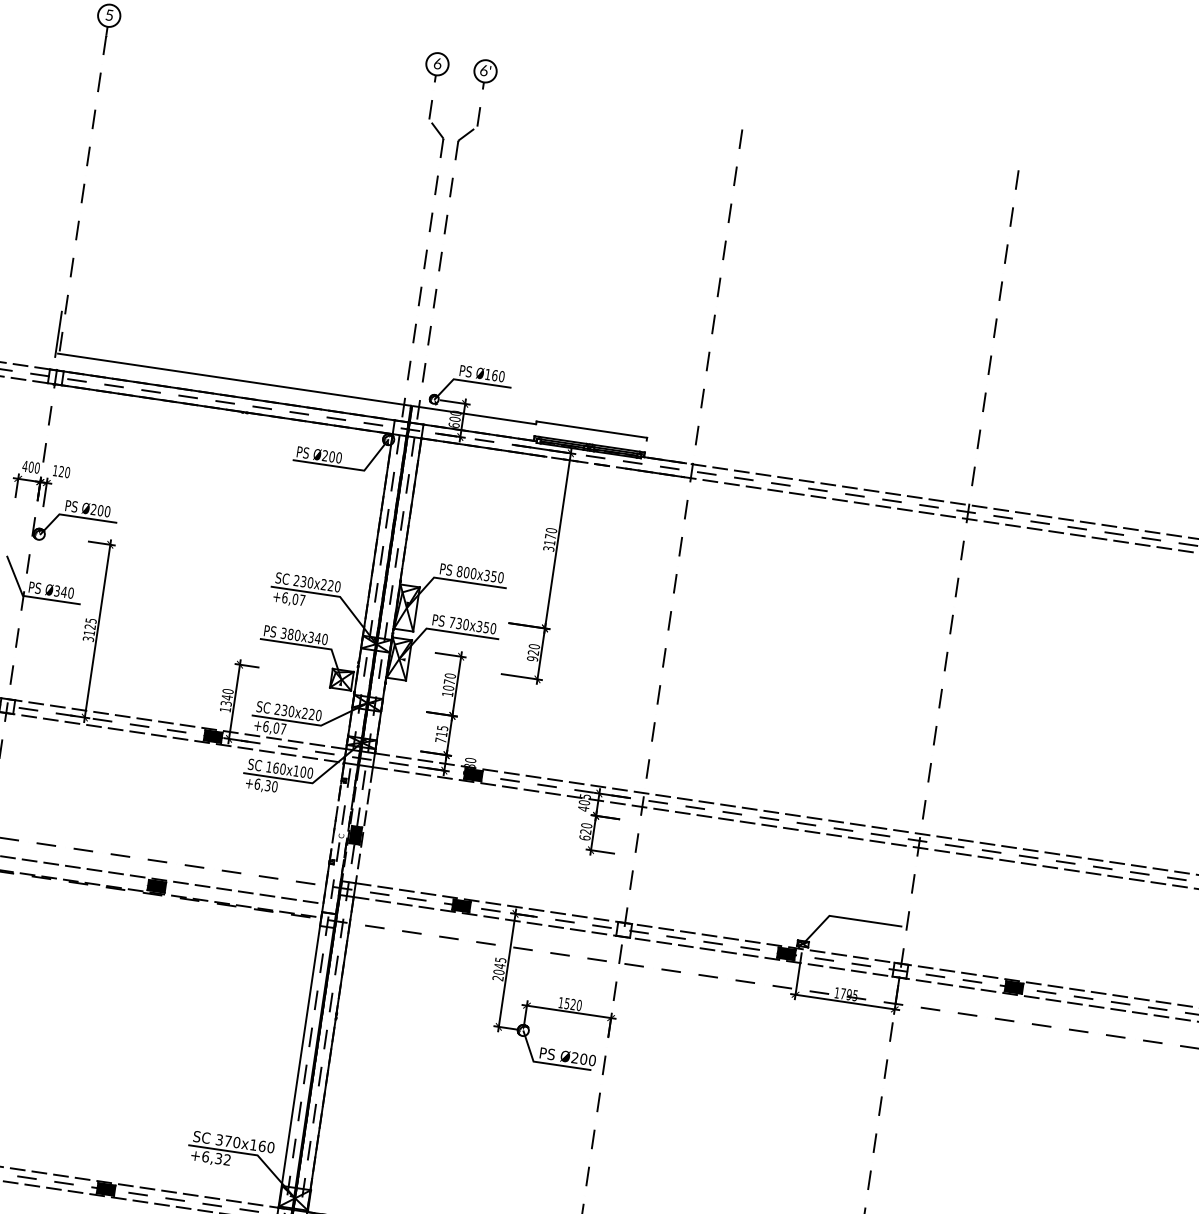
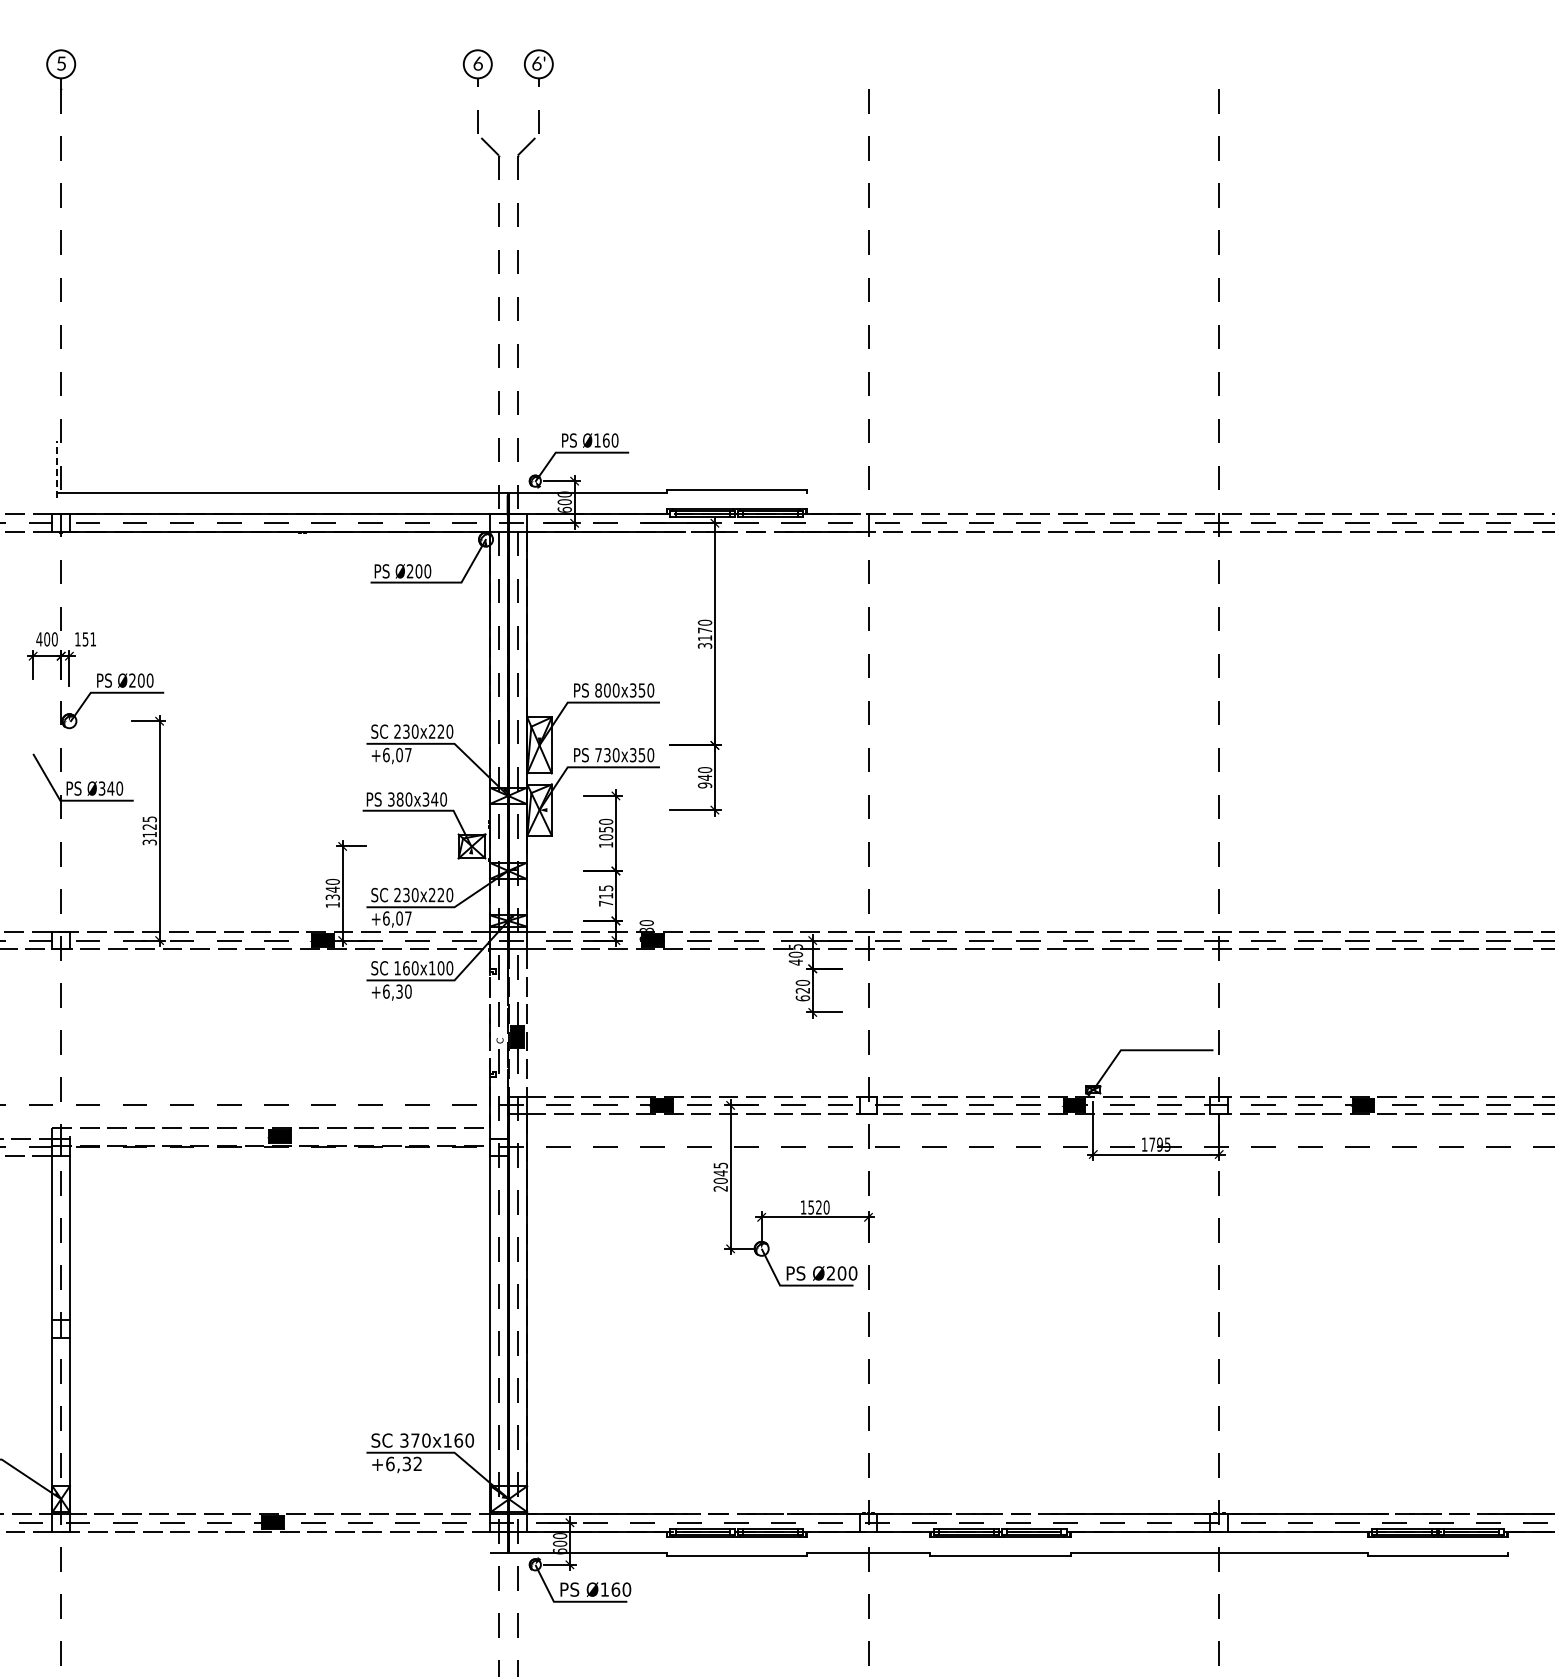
line: (58, 334) -> (56, 469), solid -> dashed
text: (64, 472) -> (89, 639), 120 -> 151
text: (533, 652) -> (704, 777), 920 -> 940
text: (449, 682) -> (606, 829), 1070 -> 1050

